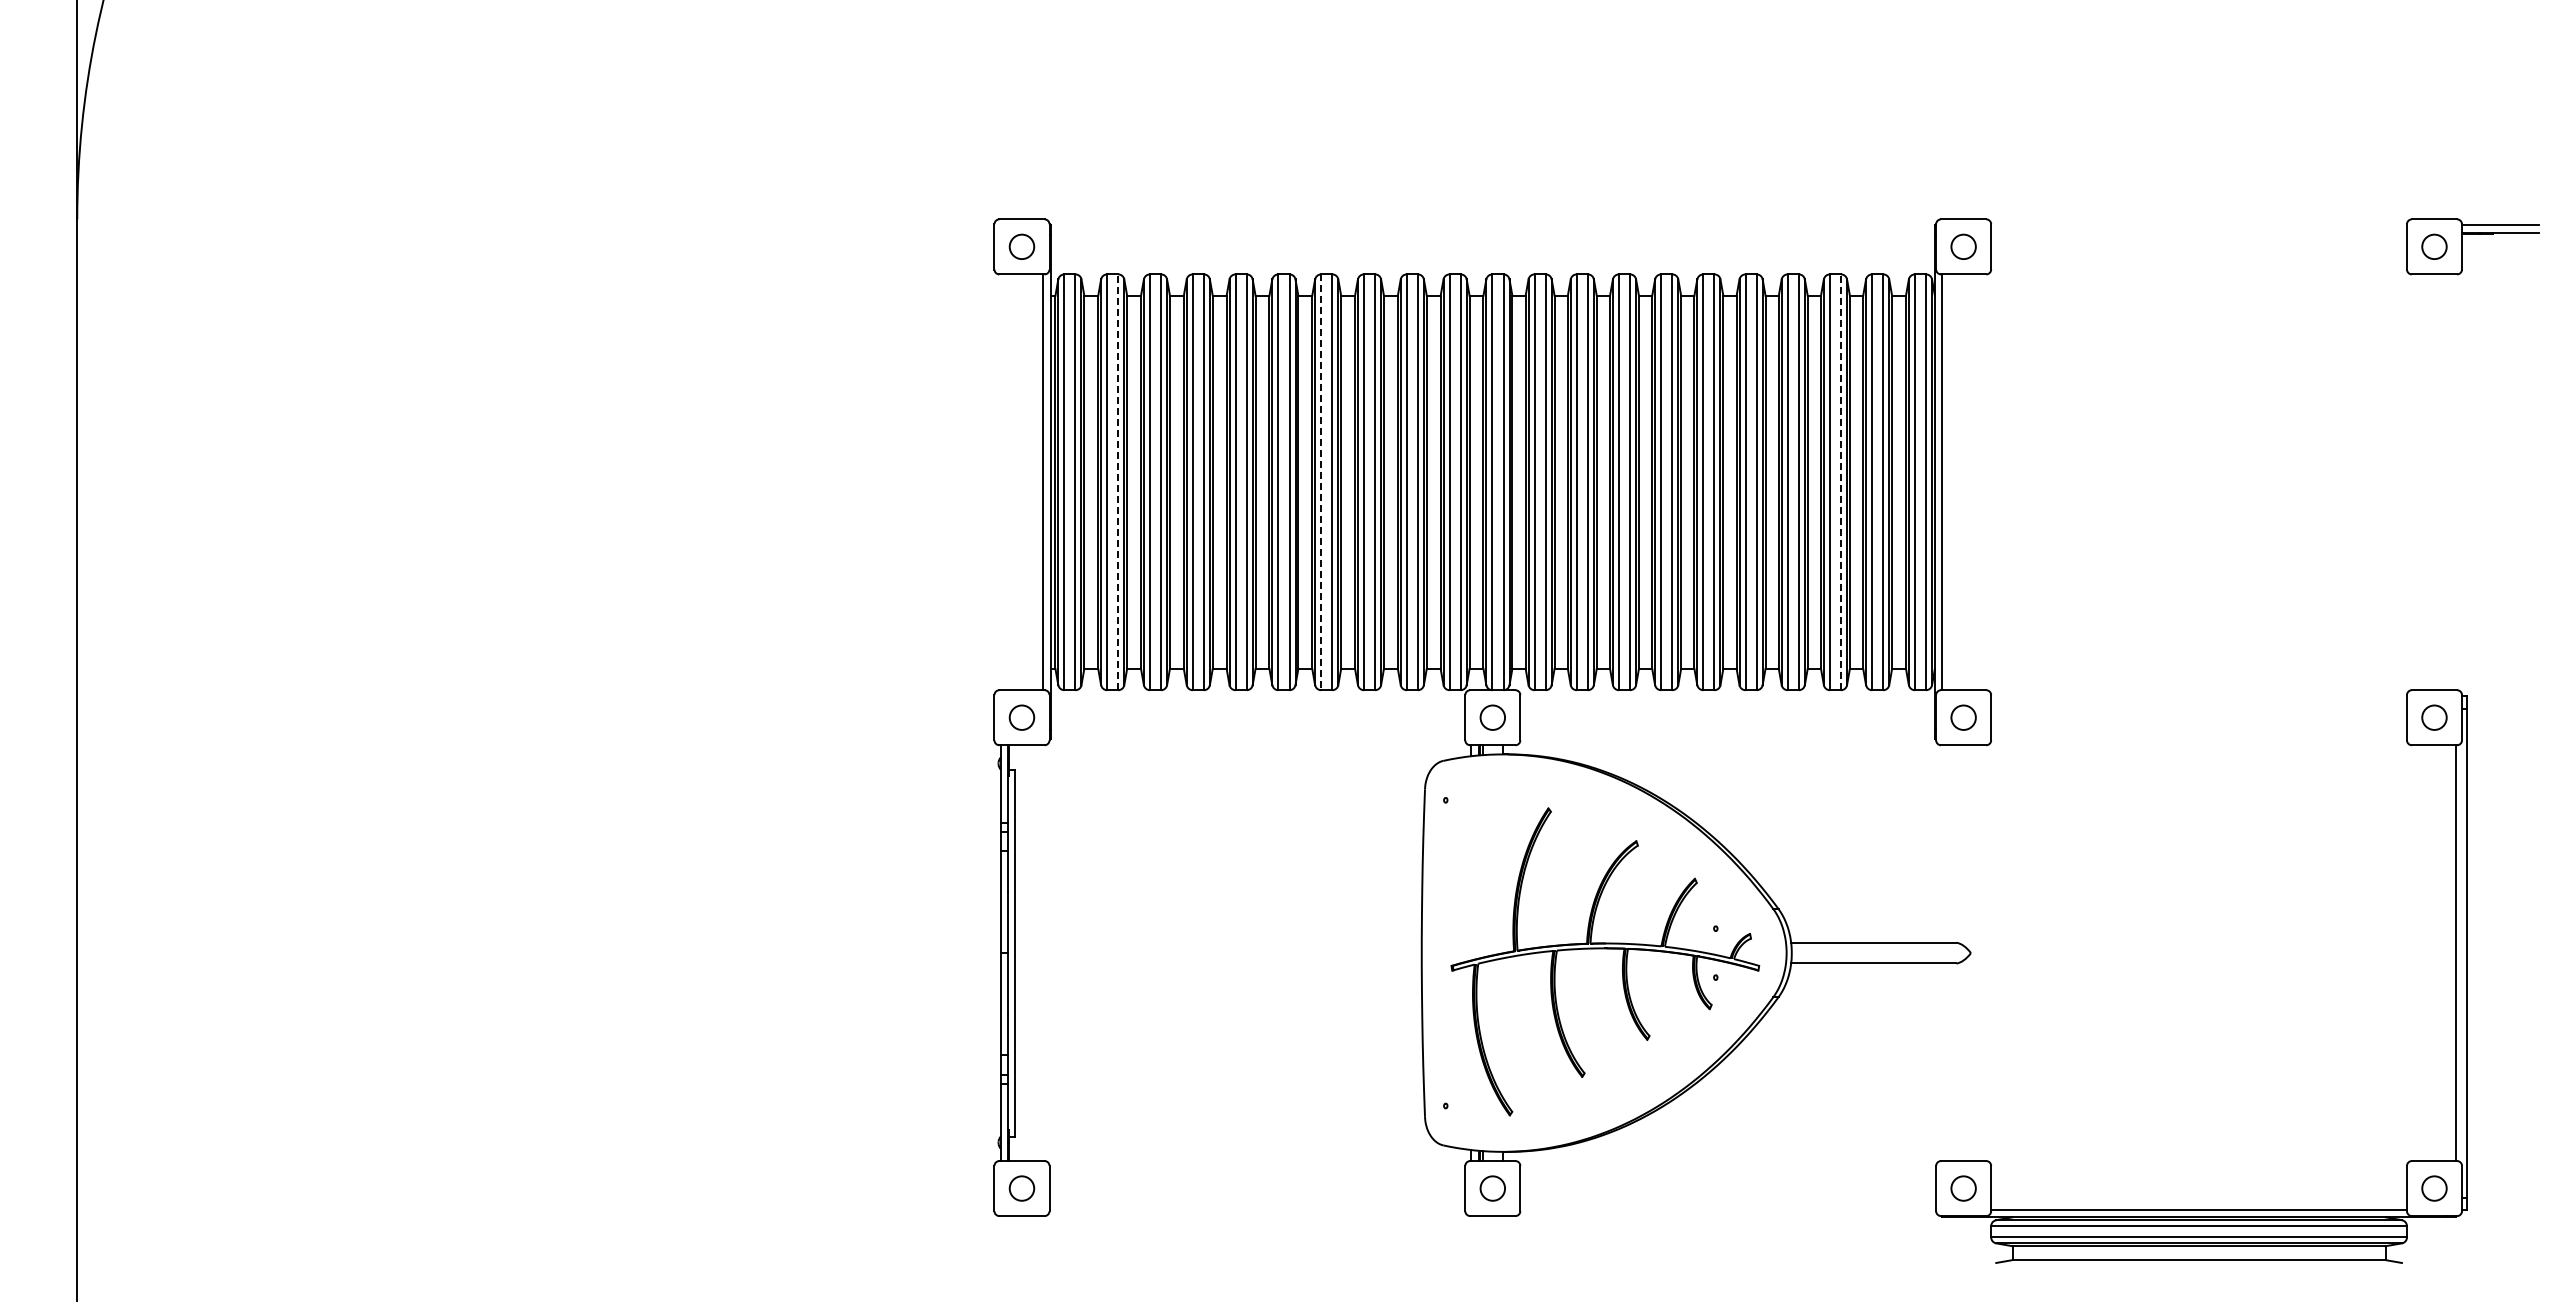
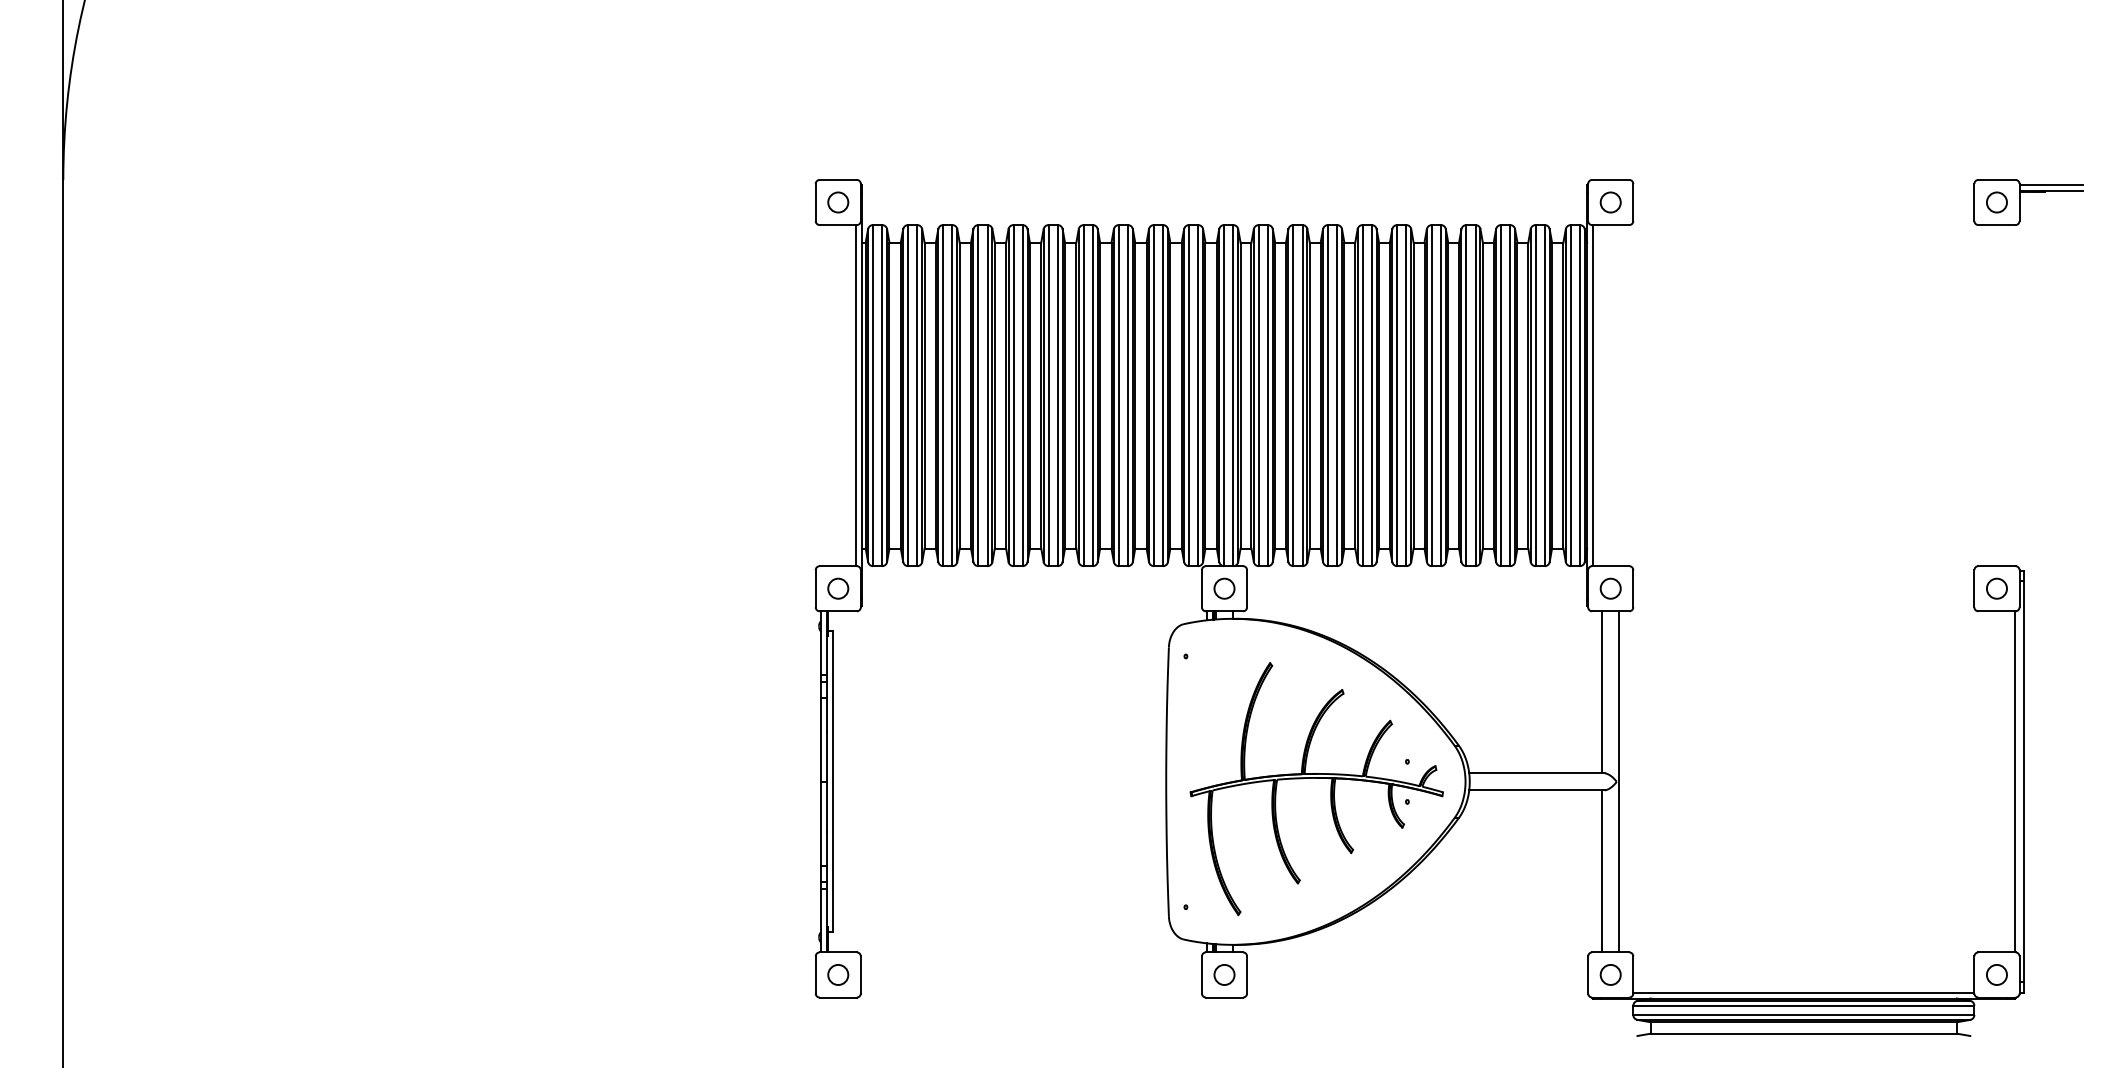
line: (1118, 482) -> (917, 395), dashed -> solid
line: (1321, 482) -> (1083, 395), dashed -> solid
line: (1841, 482) -> (1510, 395), dashed -> solid
line: (1953, 843) -> (1602, 691), added
line: (1973, 953) -> (1618, 782), added
line: (1953, 1062) -> (1602, 871), added

